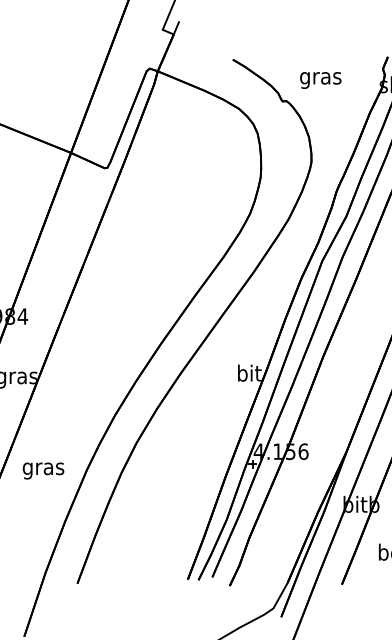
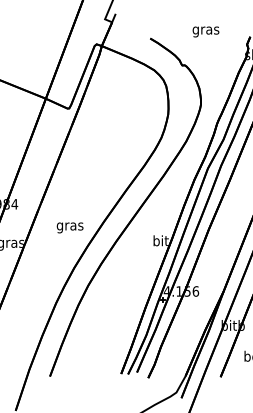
text: (320, 79) -> (205, 31), moved
text: (42, 470) -> (69, 227), moved

